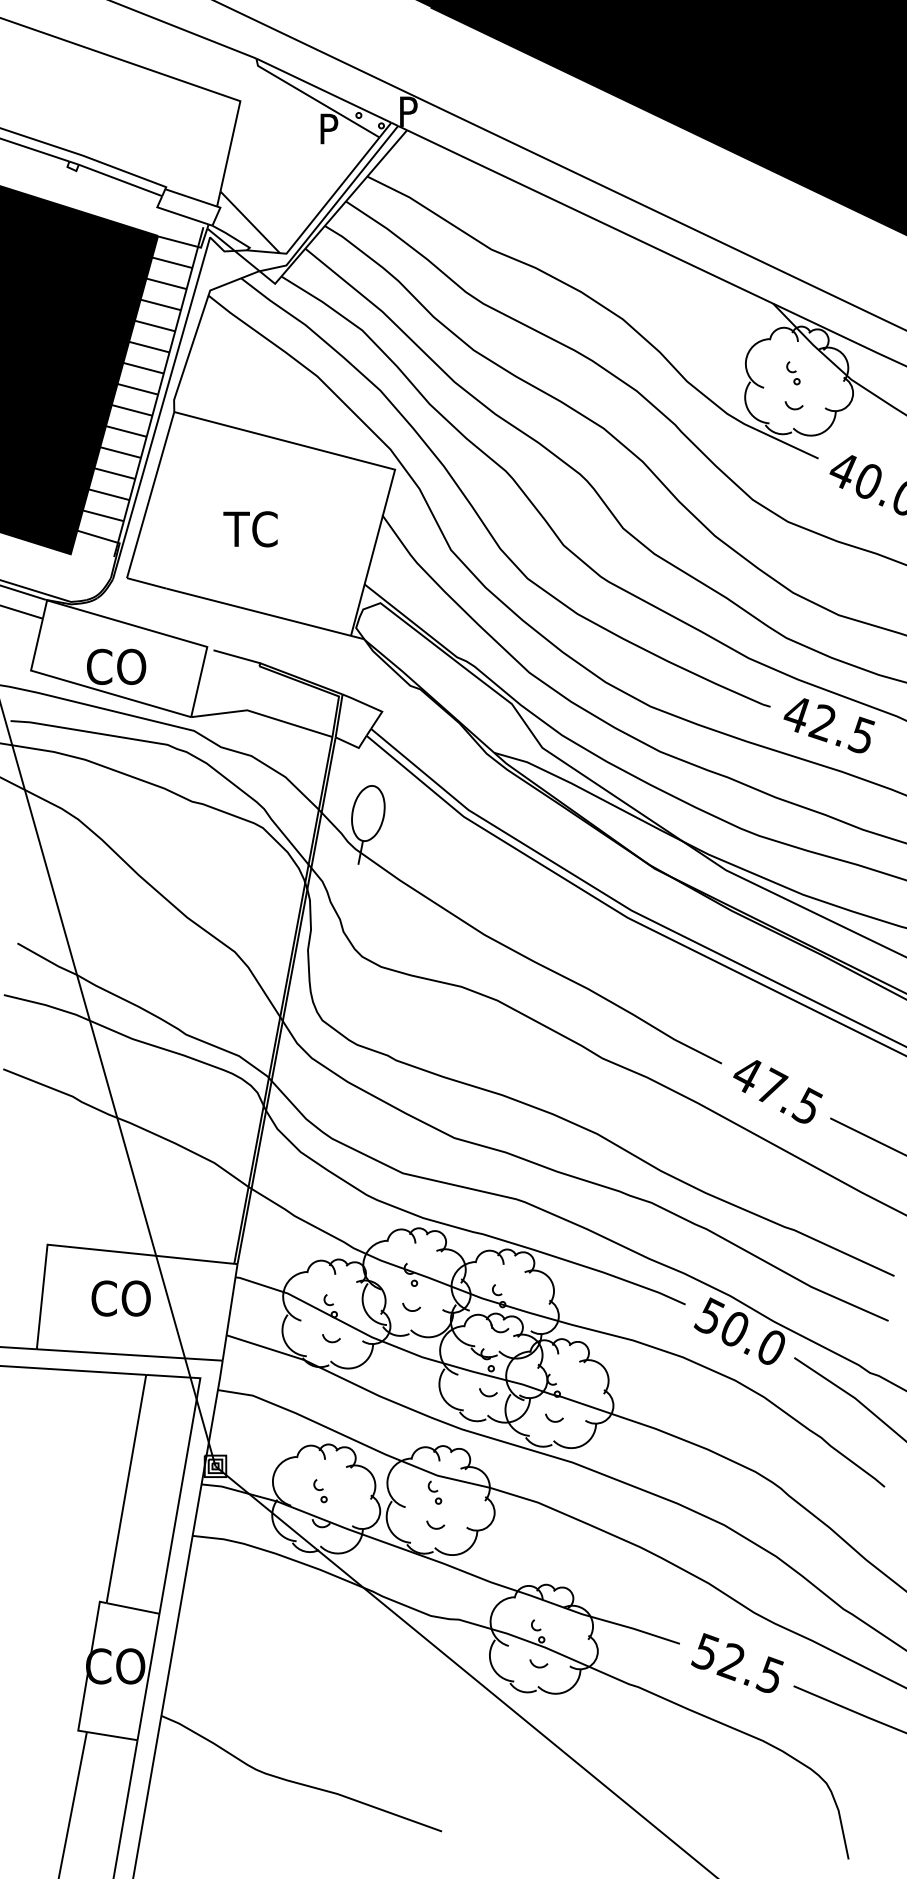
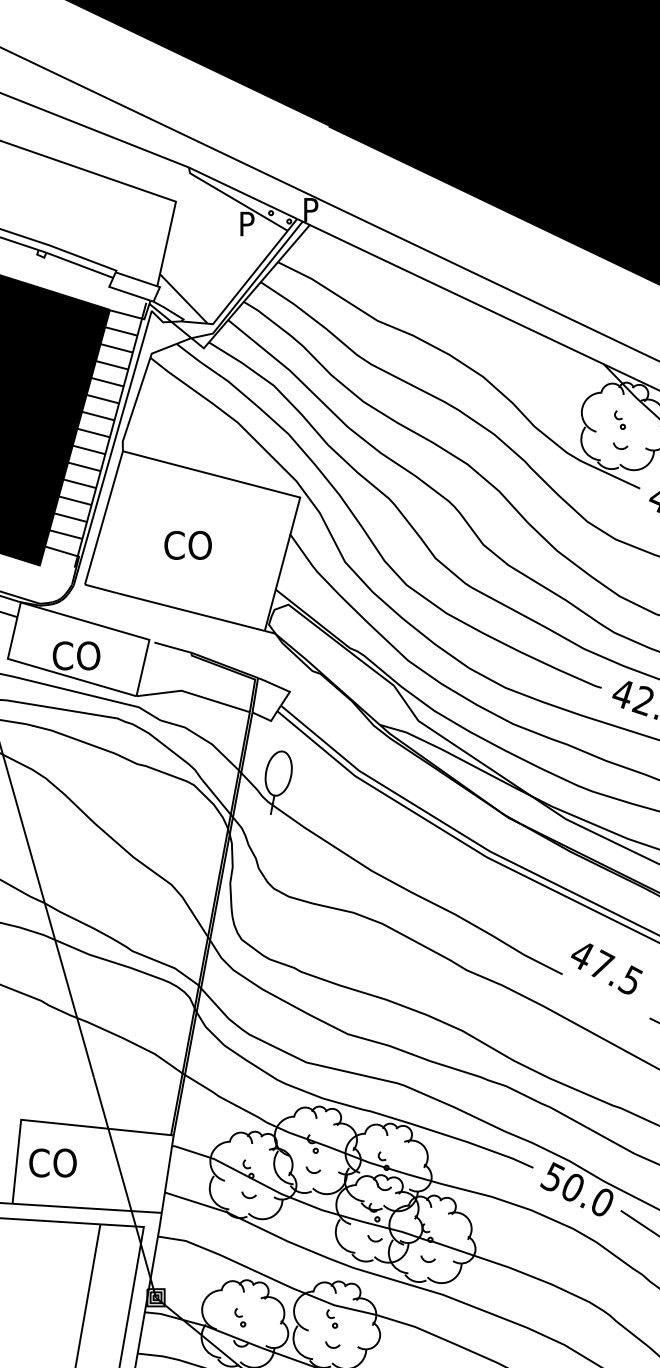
text: (254, 529) -> (187, 545), TC -> CO
text: (777, 1091) -> (606, 968), moved
text: (120, 1298) -> (52, 1163), moved

